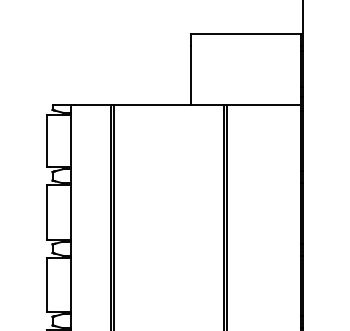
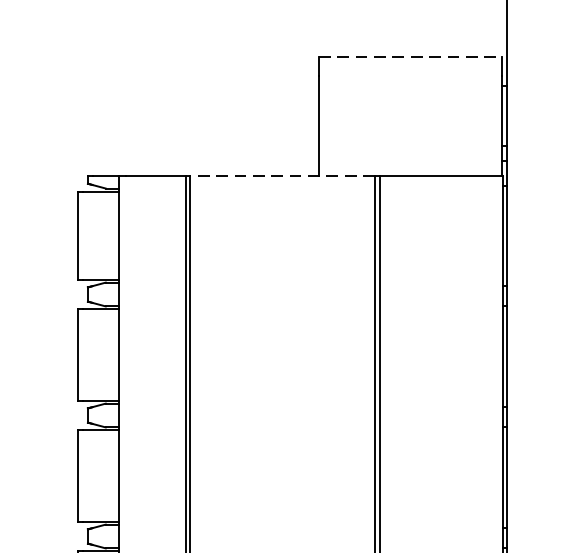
line: (245, 34) -> (410, 57), solid -> dashed
line: (168, 105) -> (281, 176), solid -> dashed

